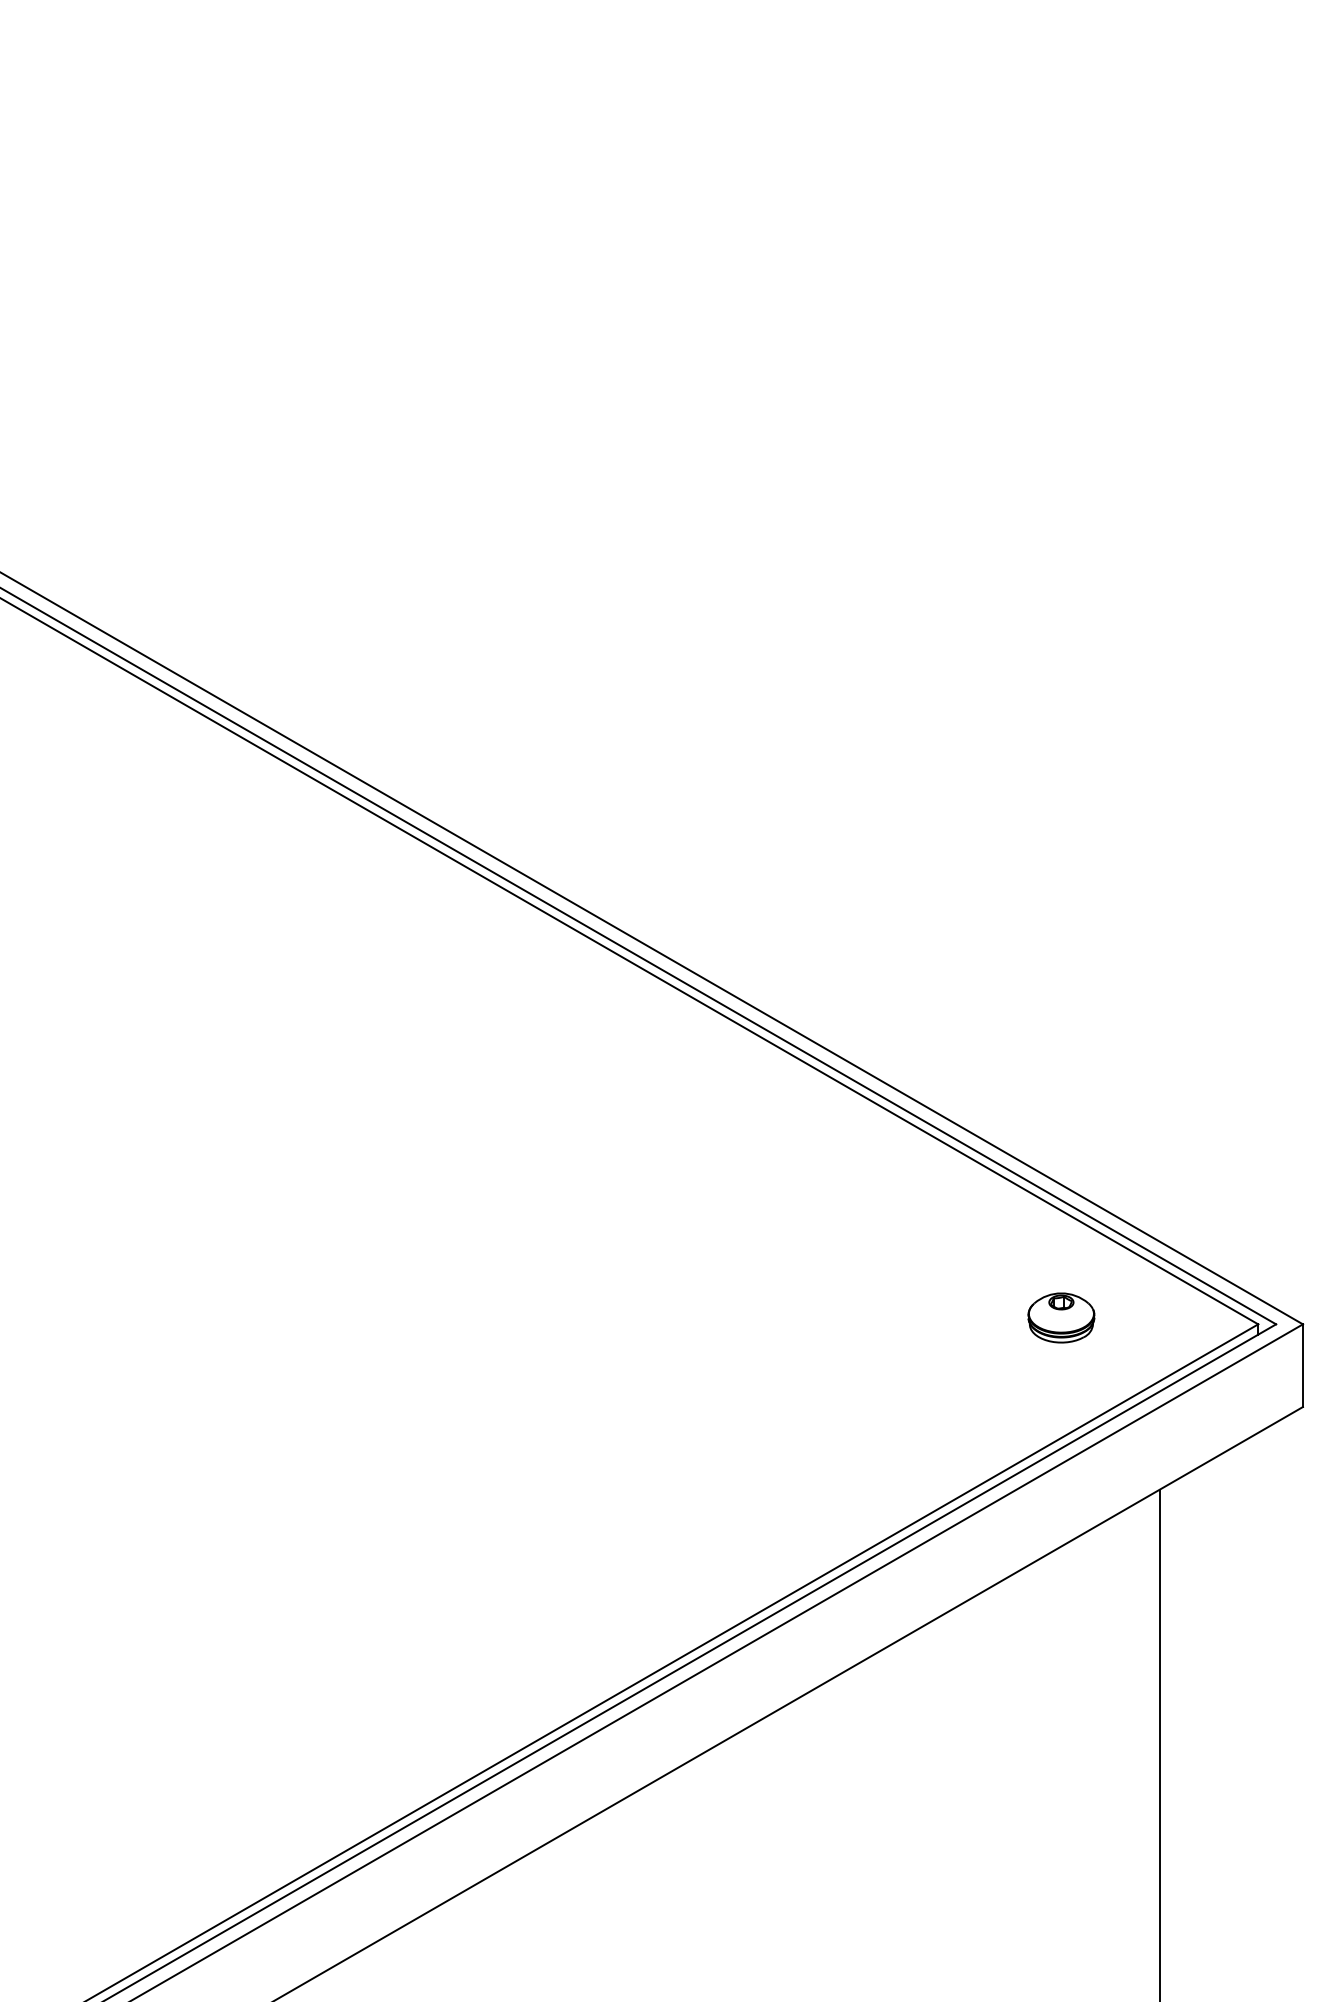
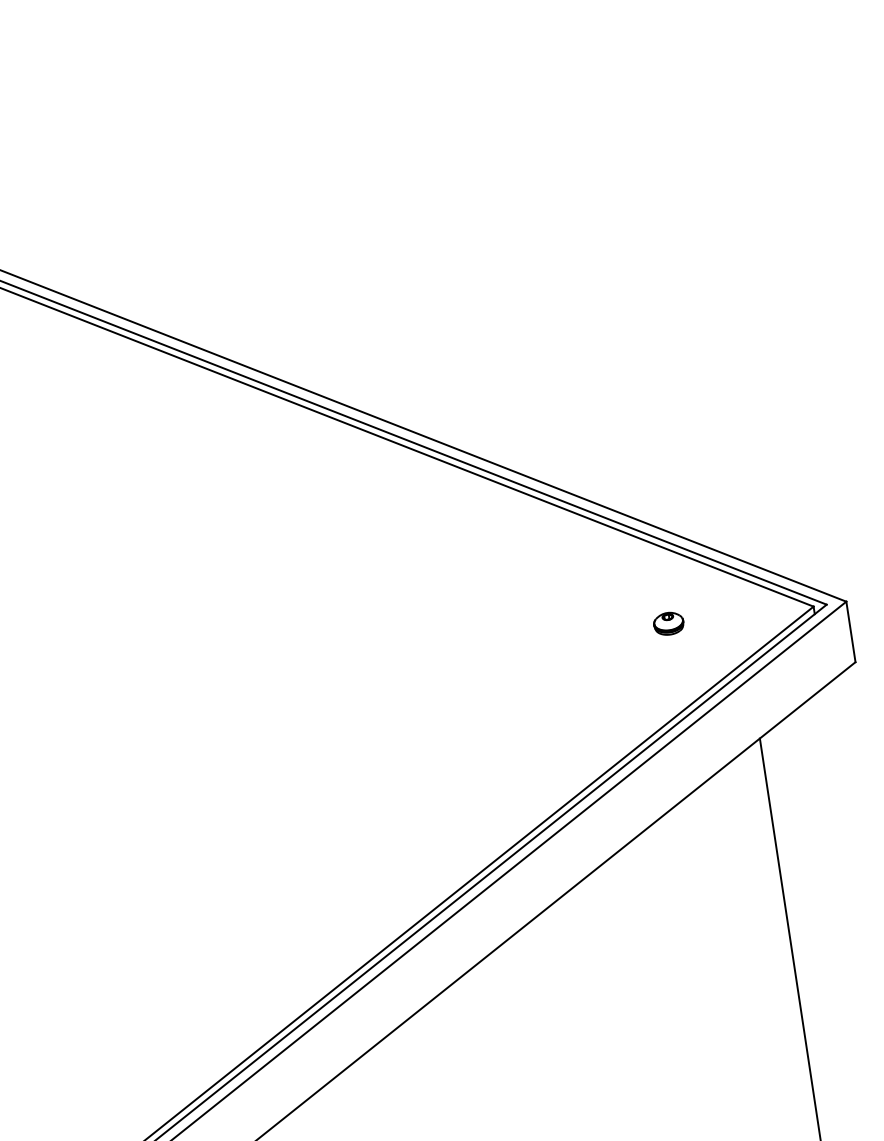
part: (1061, 1317) -> (668, 623), size x0.6

